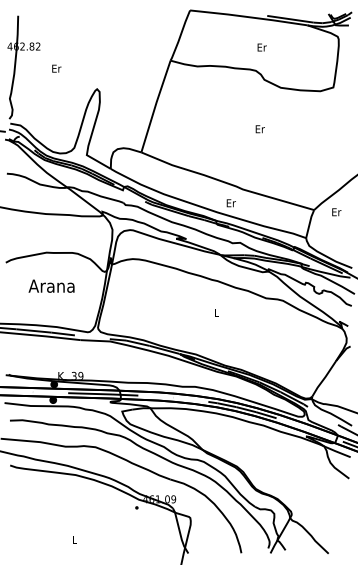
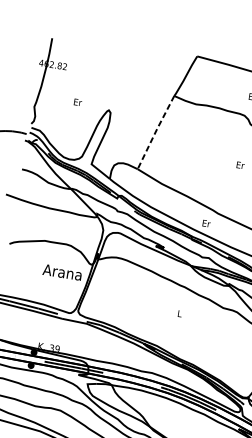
text: (56, 68) -> (77, 102), moved
line: (155, 105) -> (155, 131), solid -> dashed
text: (51, 285) -> (62, 271), moved

